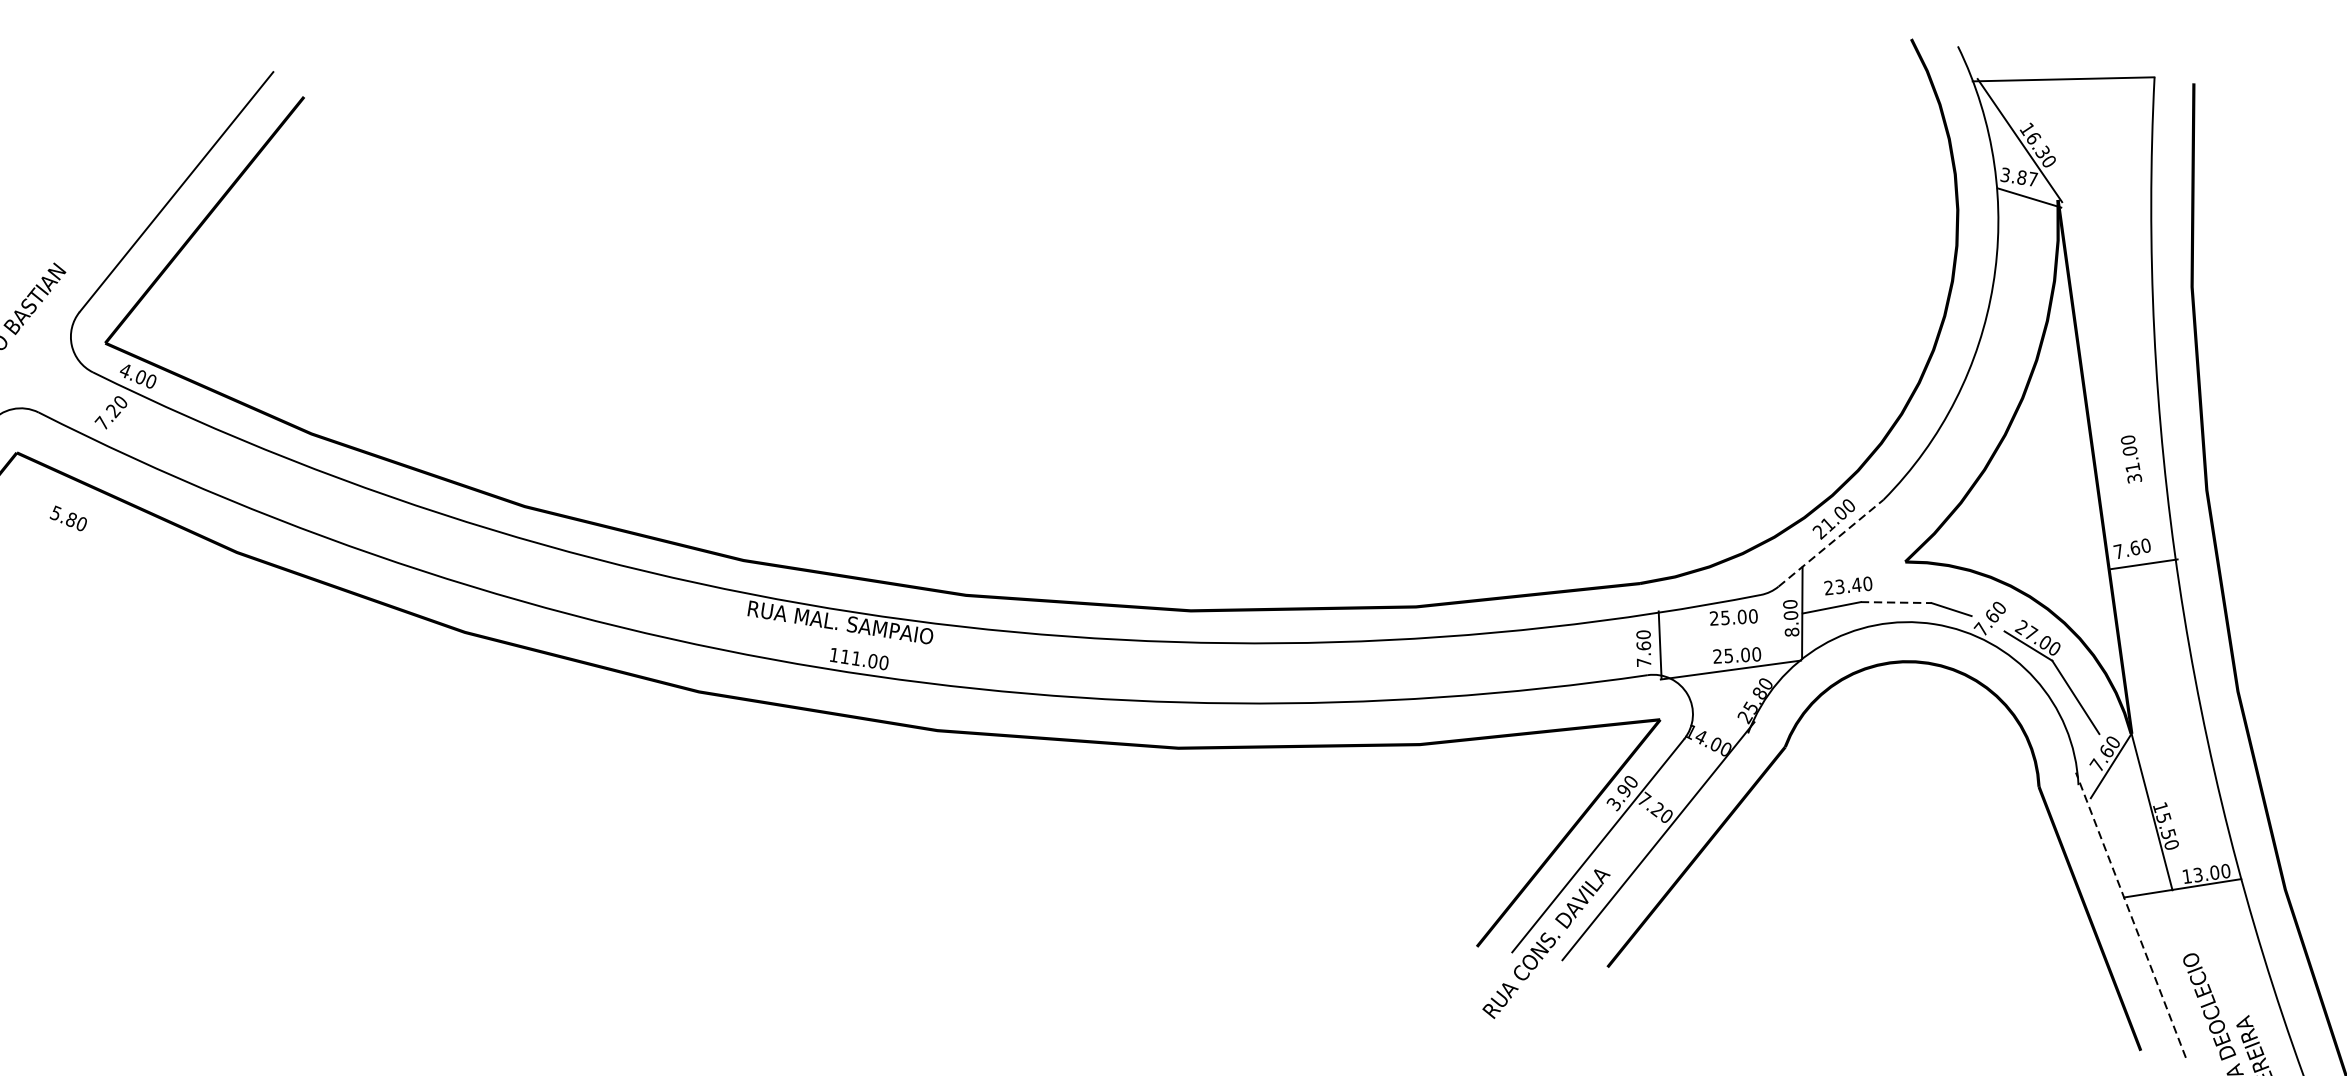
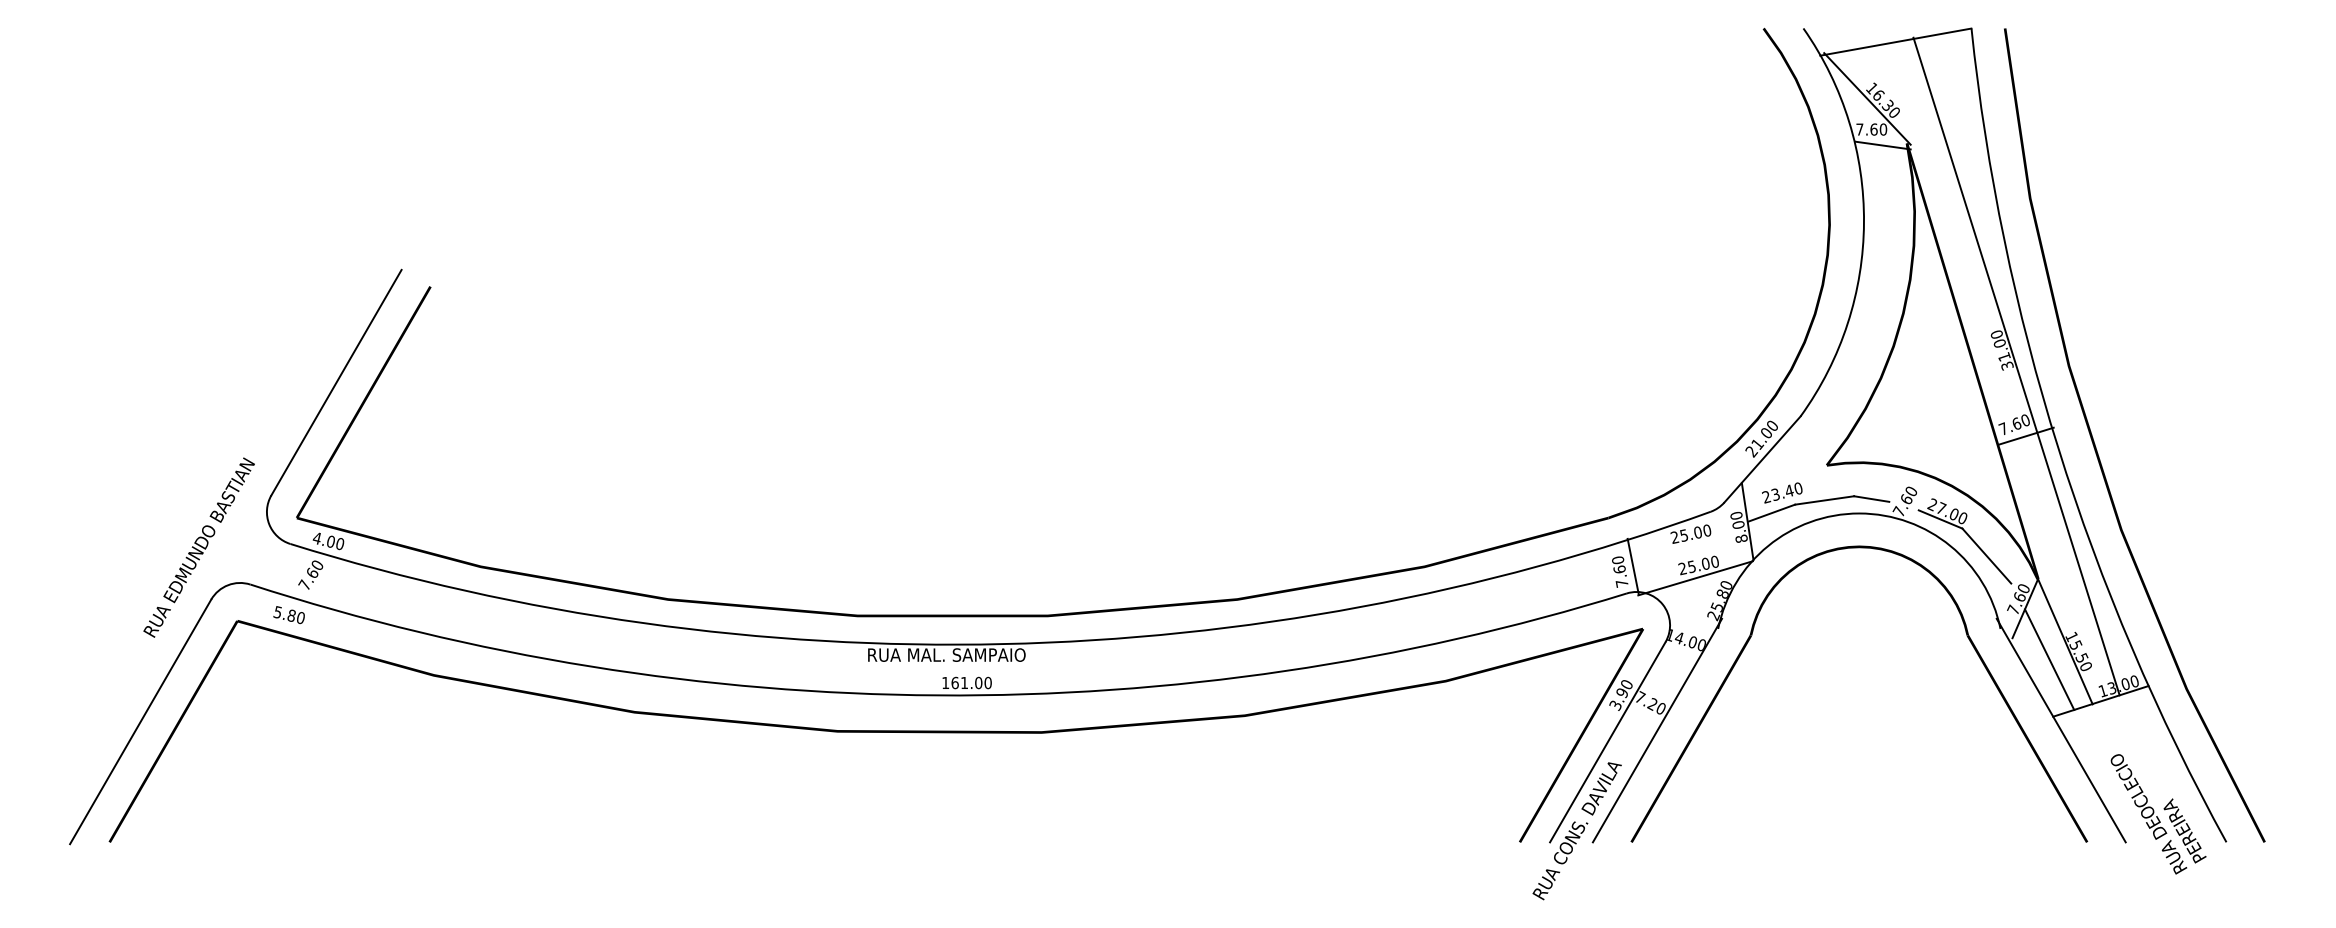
text: (2019, 177) -> (1871, 129), 3.87 -> 7.60
text: (113, 410) -> (312, 573), 7.20 -> 7.60
line: (2145, 480) -> (2016, 366), added
text: (67, 518) -> (288, 615), moved
line: (1831, 543) -> (1762, 459), dashed -> solid
line: (1896, 602) -> (1824, 500), dashed -> solid
text: (844, 656) -> (954, 682), 111.00 -> 161.00
line: (2130, 829) -> (2049, 659), added
line: (2130, 914) -> (2060, 730), dashed -> solid

